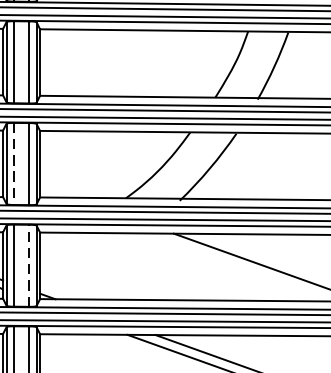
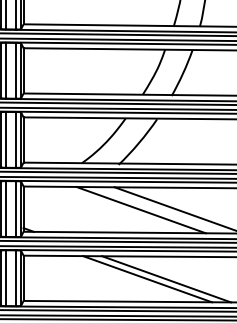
line: (14, 163) -> (6, 139), dashed -> solid
line: (29, 266) -> (16, 209), dashed -> solid
line: (211, 266) -> (140, 209), added

